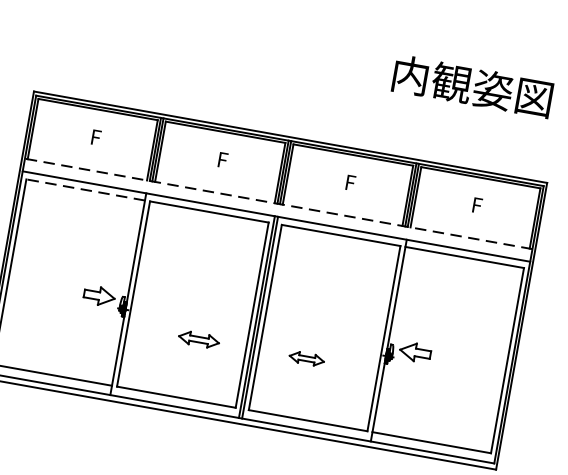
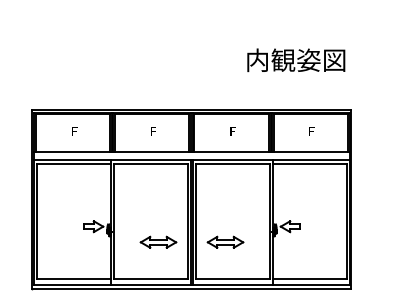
line: (86, 190) -> (74, 164), dashed -> solid
line: (278, 203) -> (191, 151), dashed -> solid
part: (199, 338) -> (158, 241), size x1.43
part: (306, 357) -> (225, 241), size x1.67

